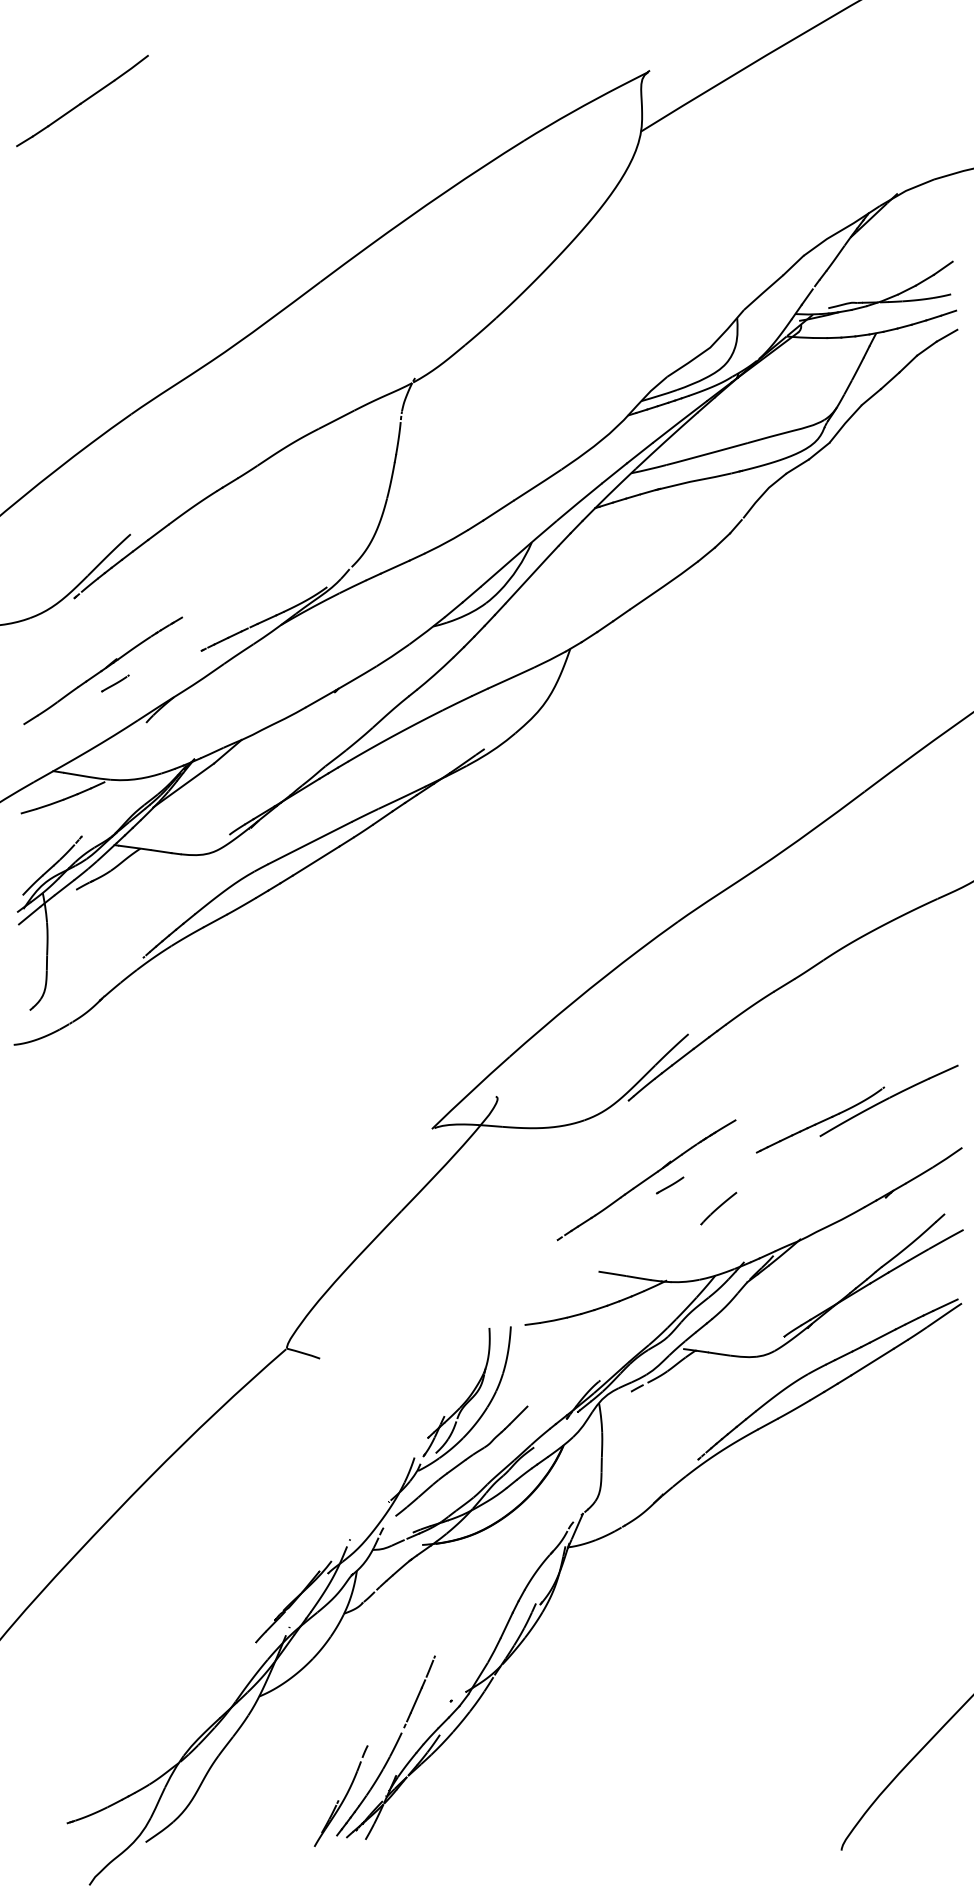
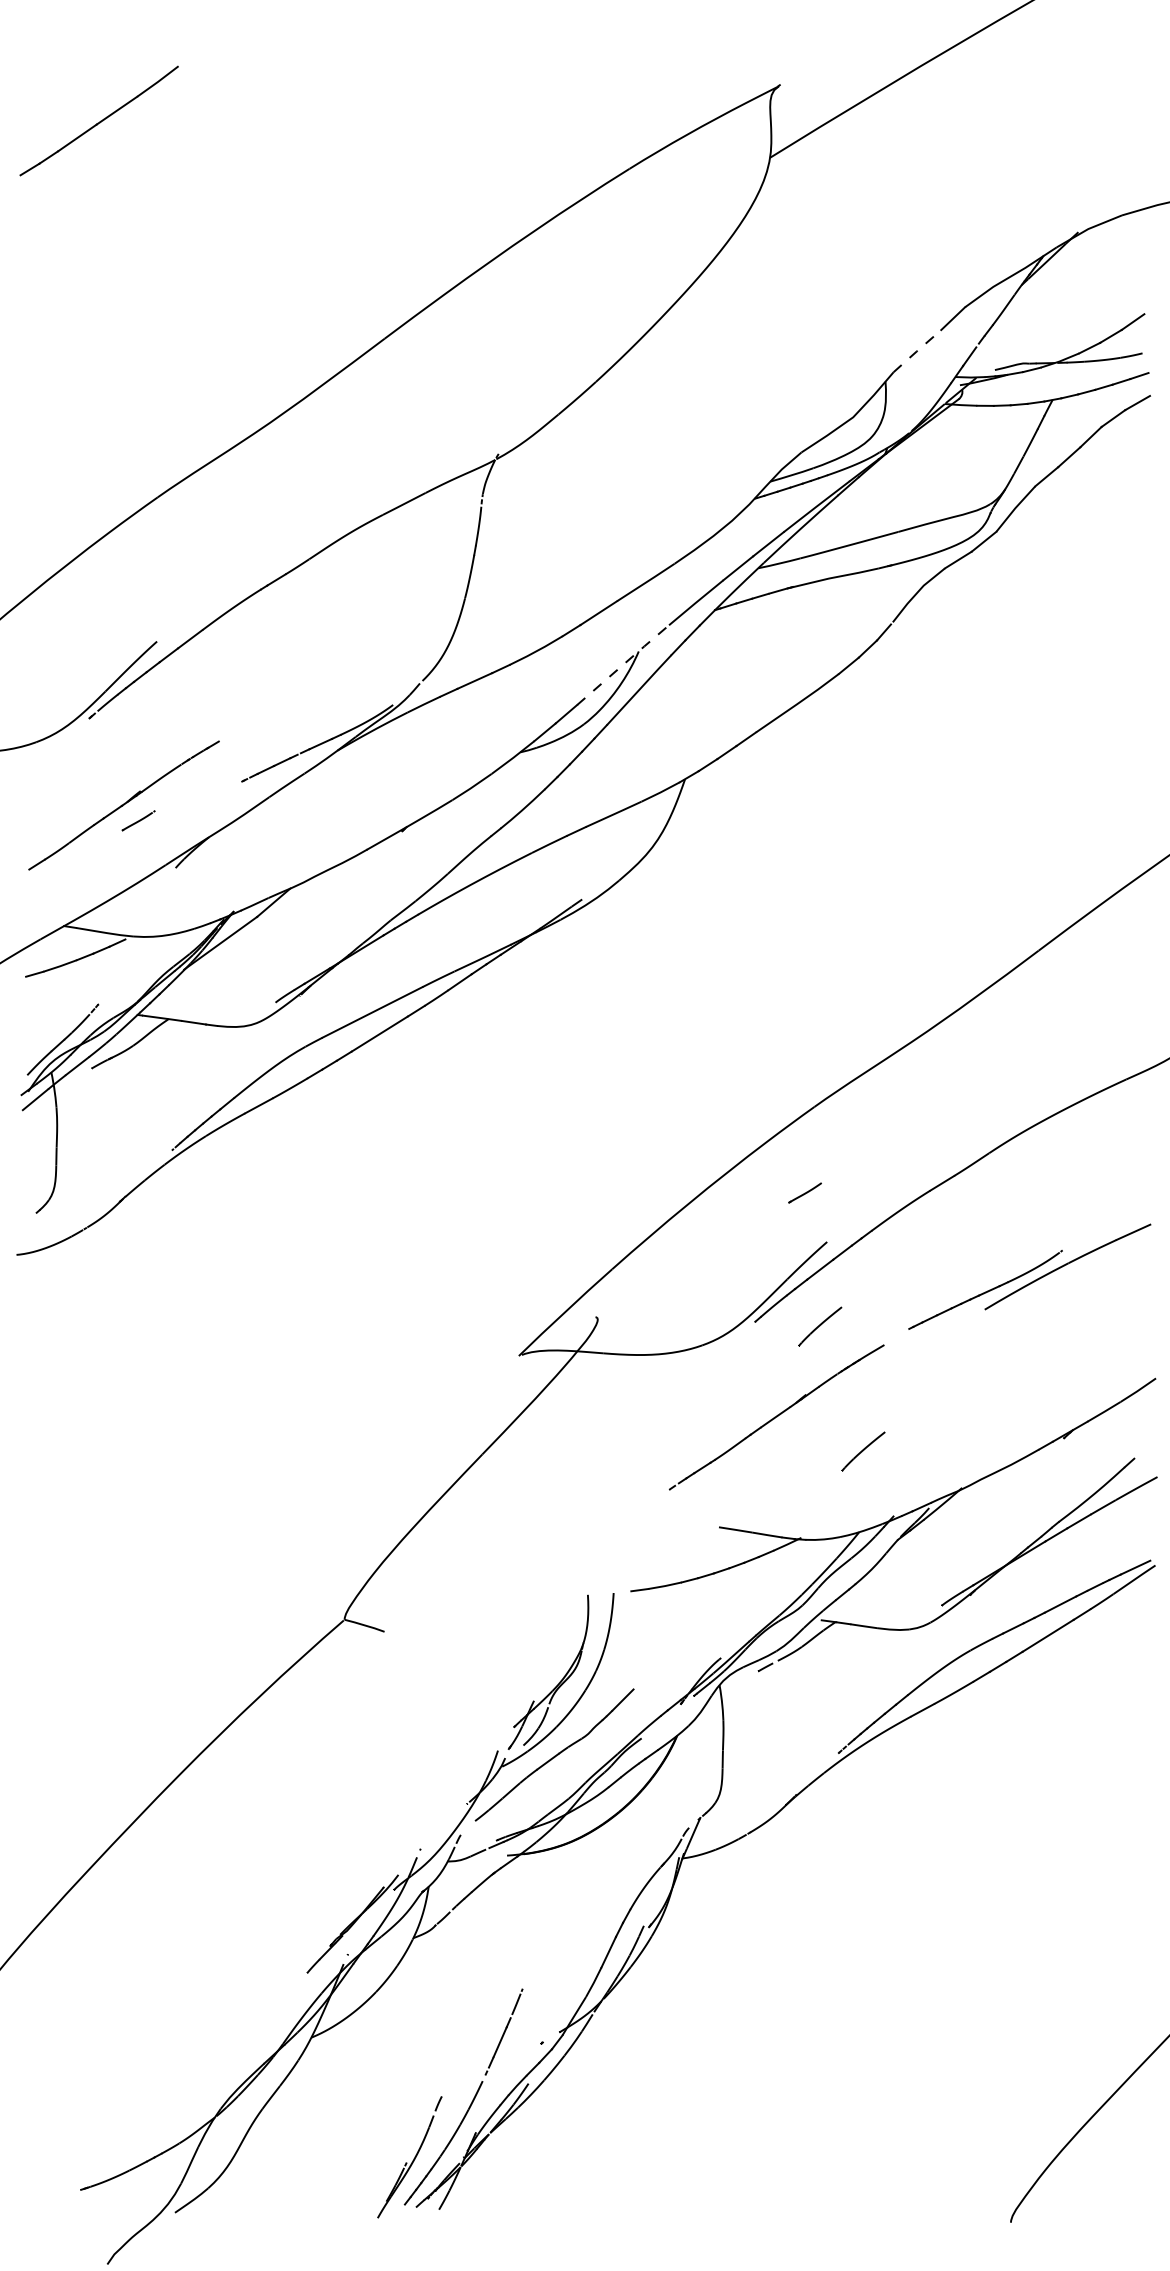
line: (763, 292) -> (917, 351), solid -> dashed
line: (519, 553) -> (624, 664), solid -> dashed
part: (682, 1104) -> (819, 1326), added
part: (856, 1108) -> (1028, 1276), moved
line: (670, 1185) -> (805, 1193), moved

